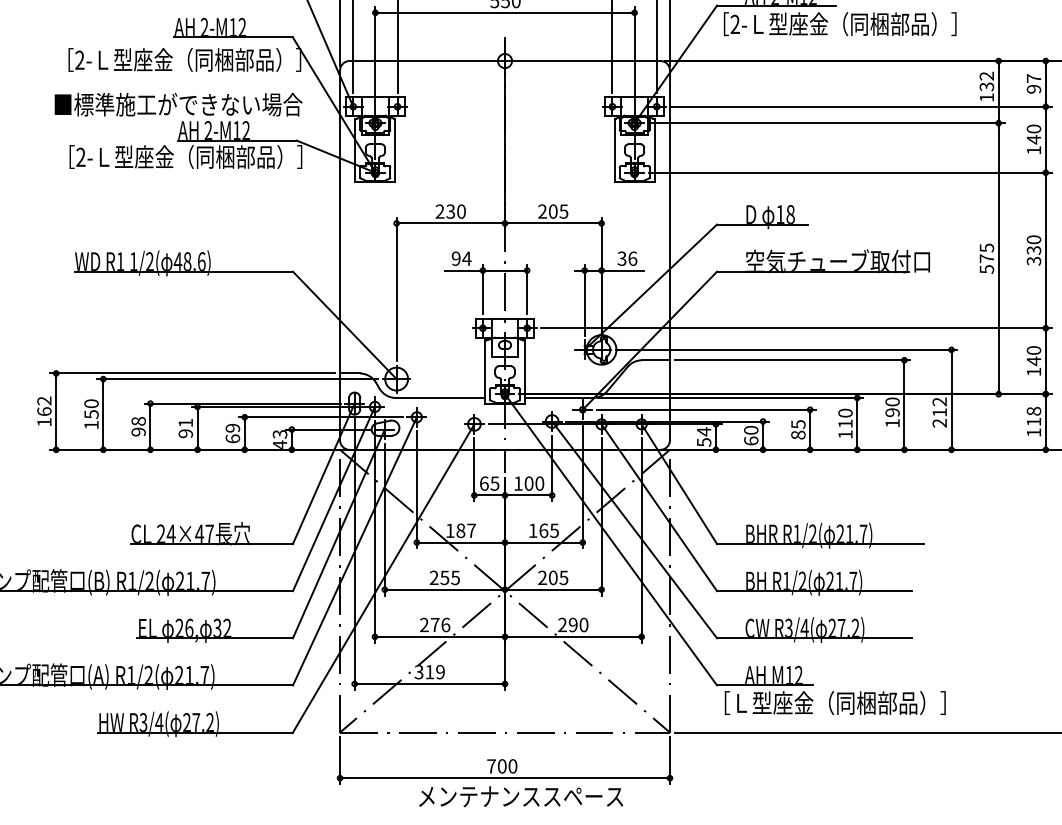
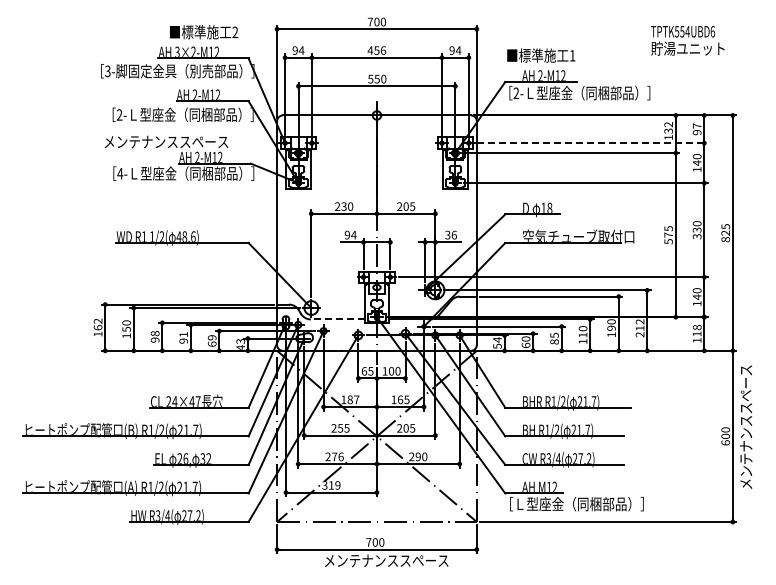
text: (178, 104) -> (179, 141), ■標準施工ができない場合 -> メンテナンススペース
line: (862, 107) -> (593, 143), solid -> dashed
text: (81, 156) -> (120, 173), 2- -> 4-
line: (439, 398) -> (337, 319), solid -> dashed

